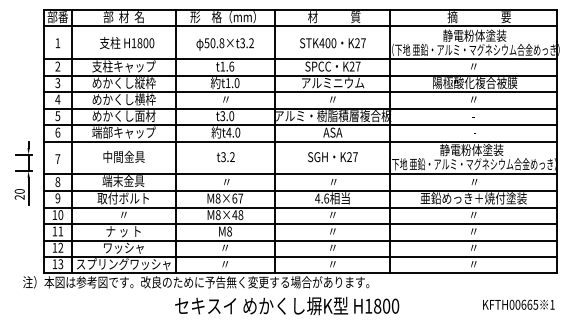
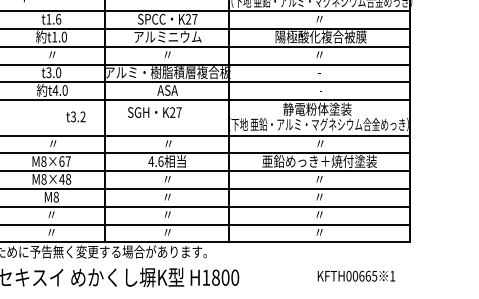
text: (225, 157) -> (75, 117), moved
text: (332, 157) -> (154, 113), moved
text: (518, 304) -> (356, 275), moved

